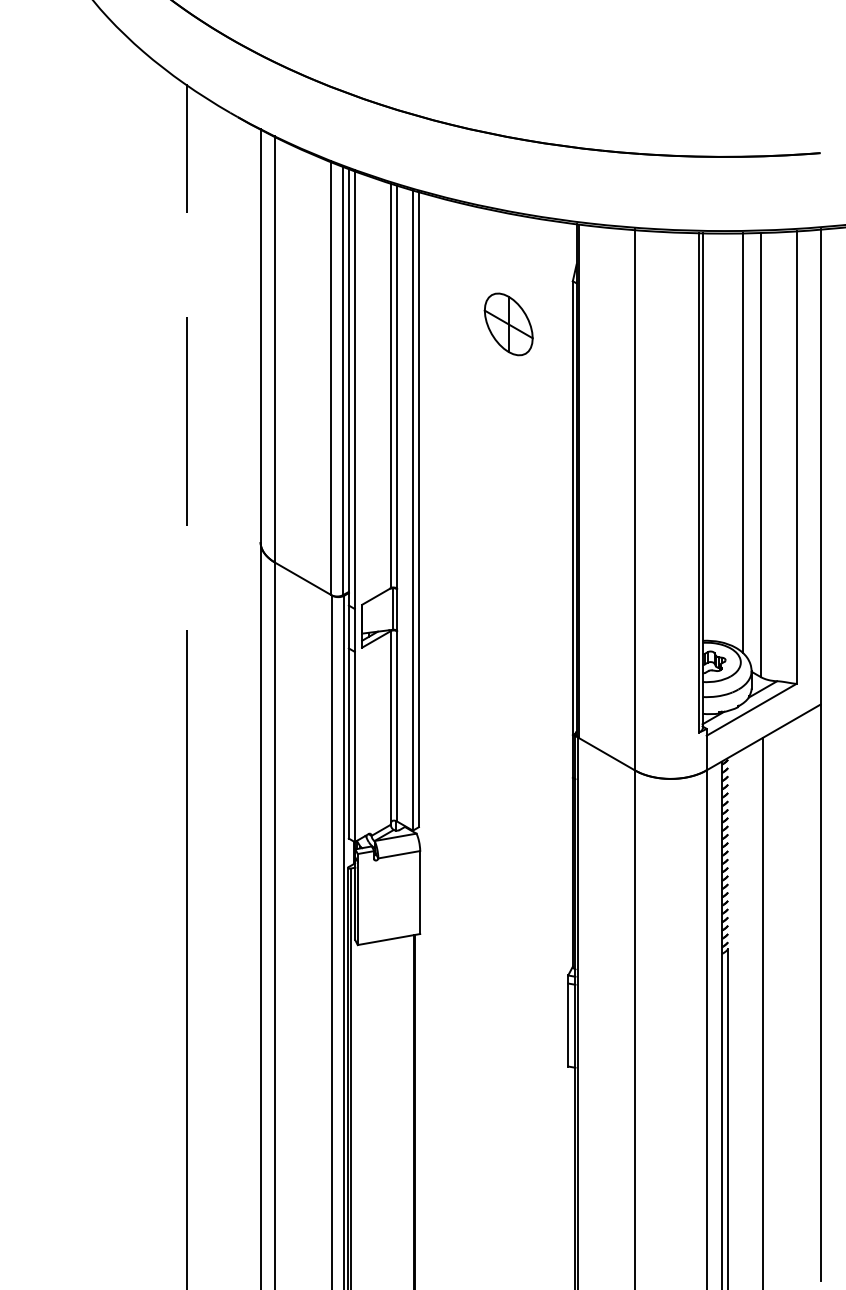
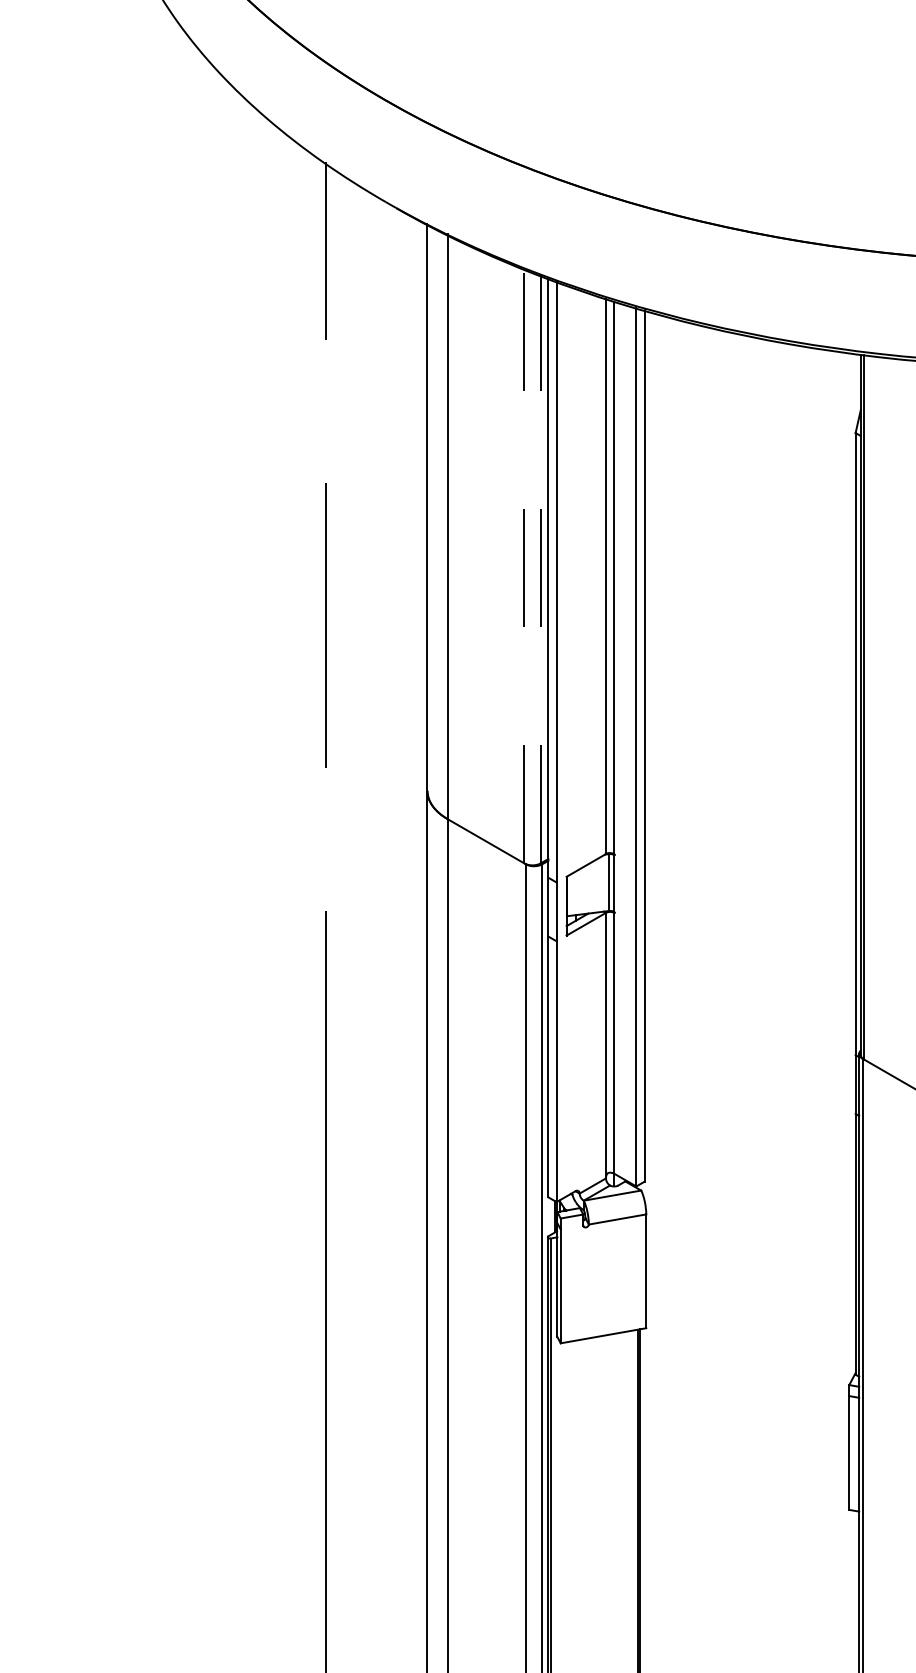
part: (508, 324) -> (767, 492), removed
line: (331, 378) -> (524, 566), solid -> dashed
line: (343, 380) -> (541, 569), solid -> dashed

